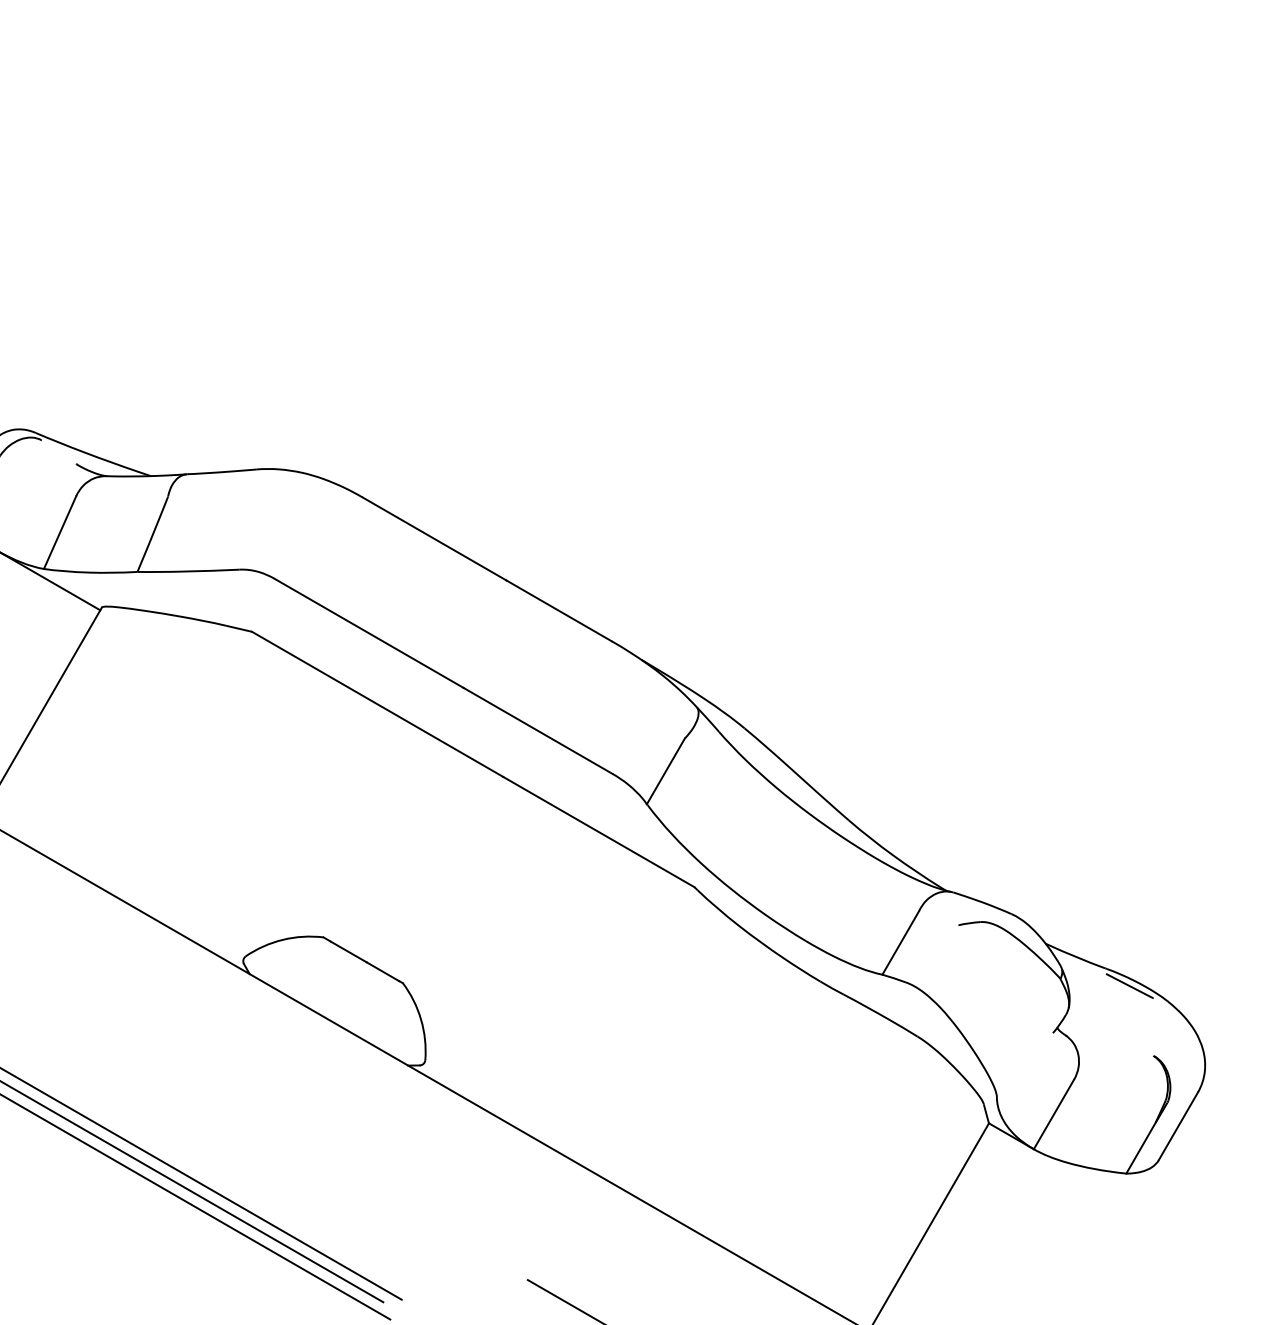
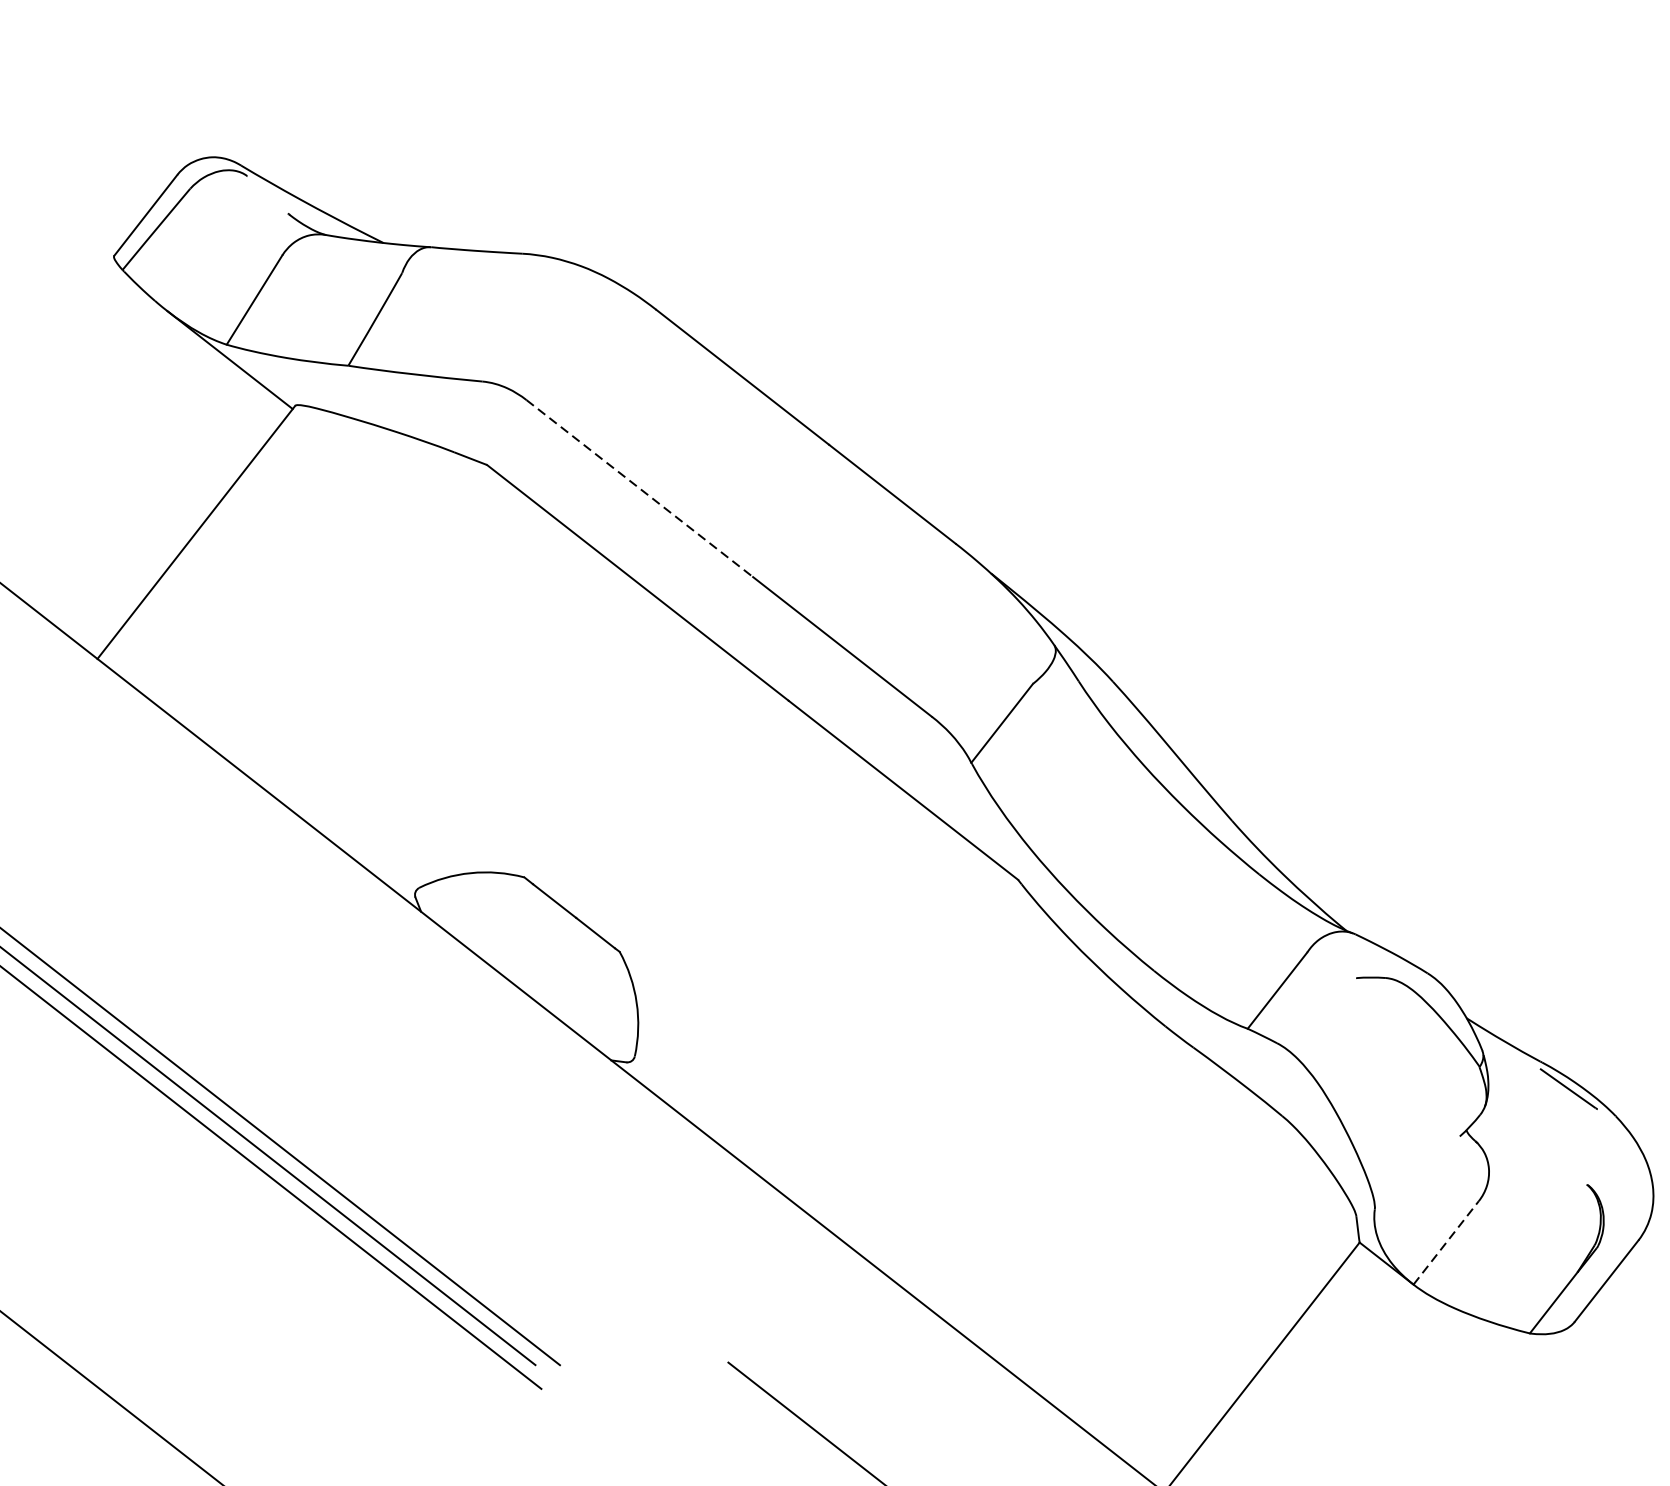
line: (369, 633) -> (640, 488), solid -> dashed
line: (1054, 1114) -> (1446, 1243), solid -> dashed

